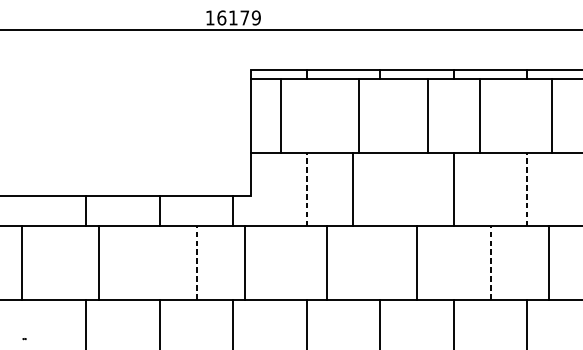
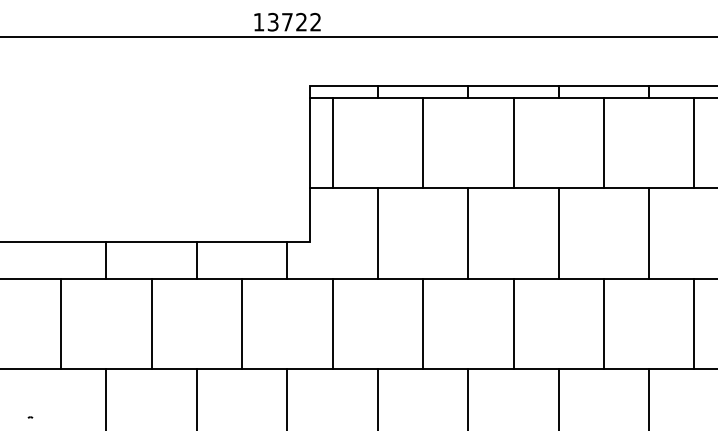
text: (239, 17) -> (294, 21), 16179 -> 13722
line: (281, 115) -> (332, 142), moved
line: (359, 115) -> (423, 142), moved
line: (428, 115) -> (513, 142), moved
line: (480, 115) -> (604, 142), moved
line: (551, 115) -> (694, 142), moved
line: (306, 189) -> (377, 233), dashed -> solid
line: (352, 189) -> (468, 233), moved
line: (527, 189) -> (649, 233), dashed -> solid
line: (22, 262) -> (61, 323), moved
line: (98, 262) -> (151, 323), moved
line: (196, 262) -> (242, 323), dashed -> solid
line: (244, 262) -> (332, 323), moved
line: (326, 262) -> (423, 323), moved
line: (490, 262) -> (604, 323), dashed -> solid
line: (549, 262) -> (694, 323), moved

